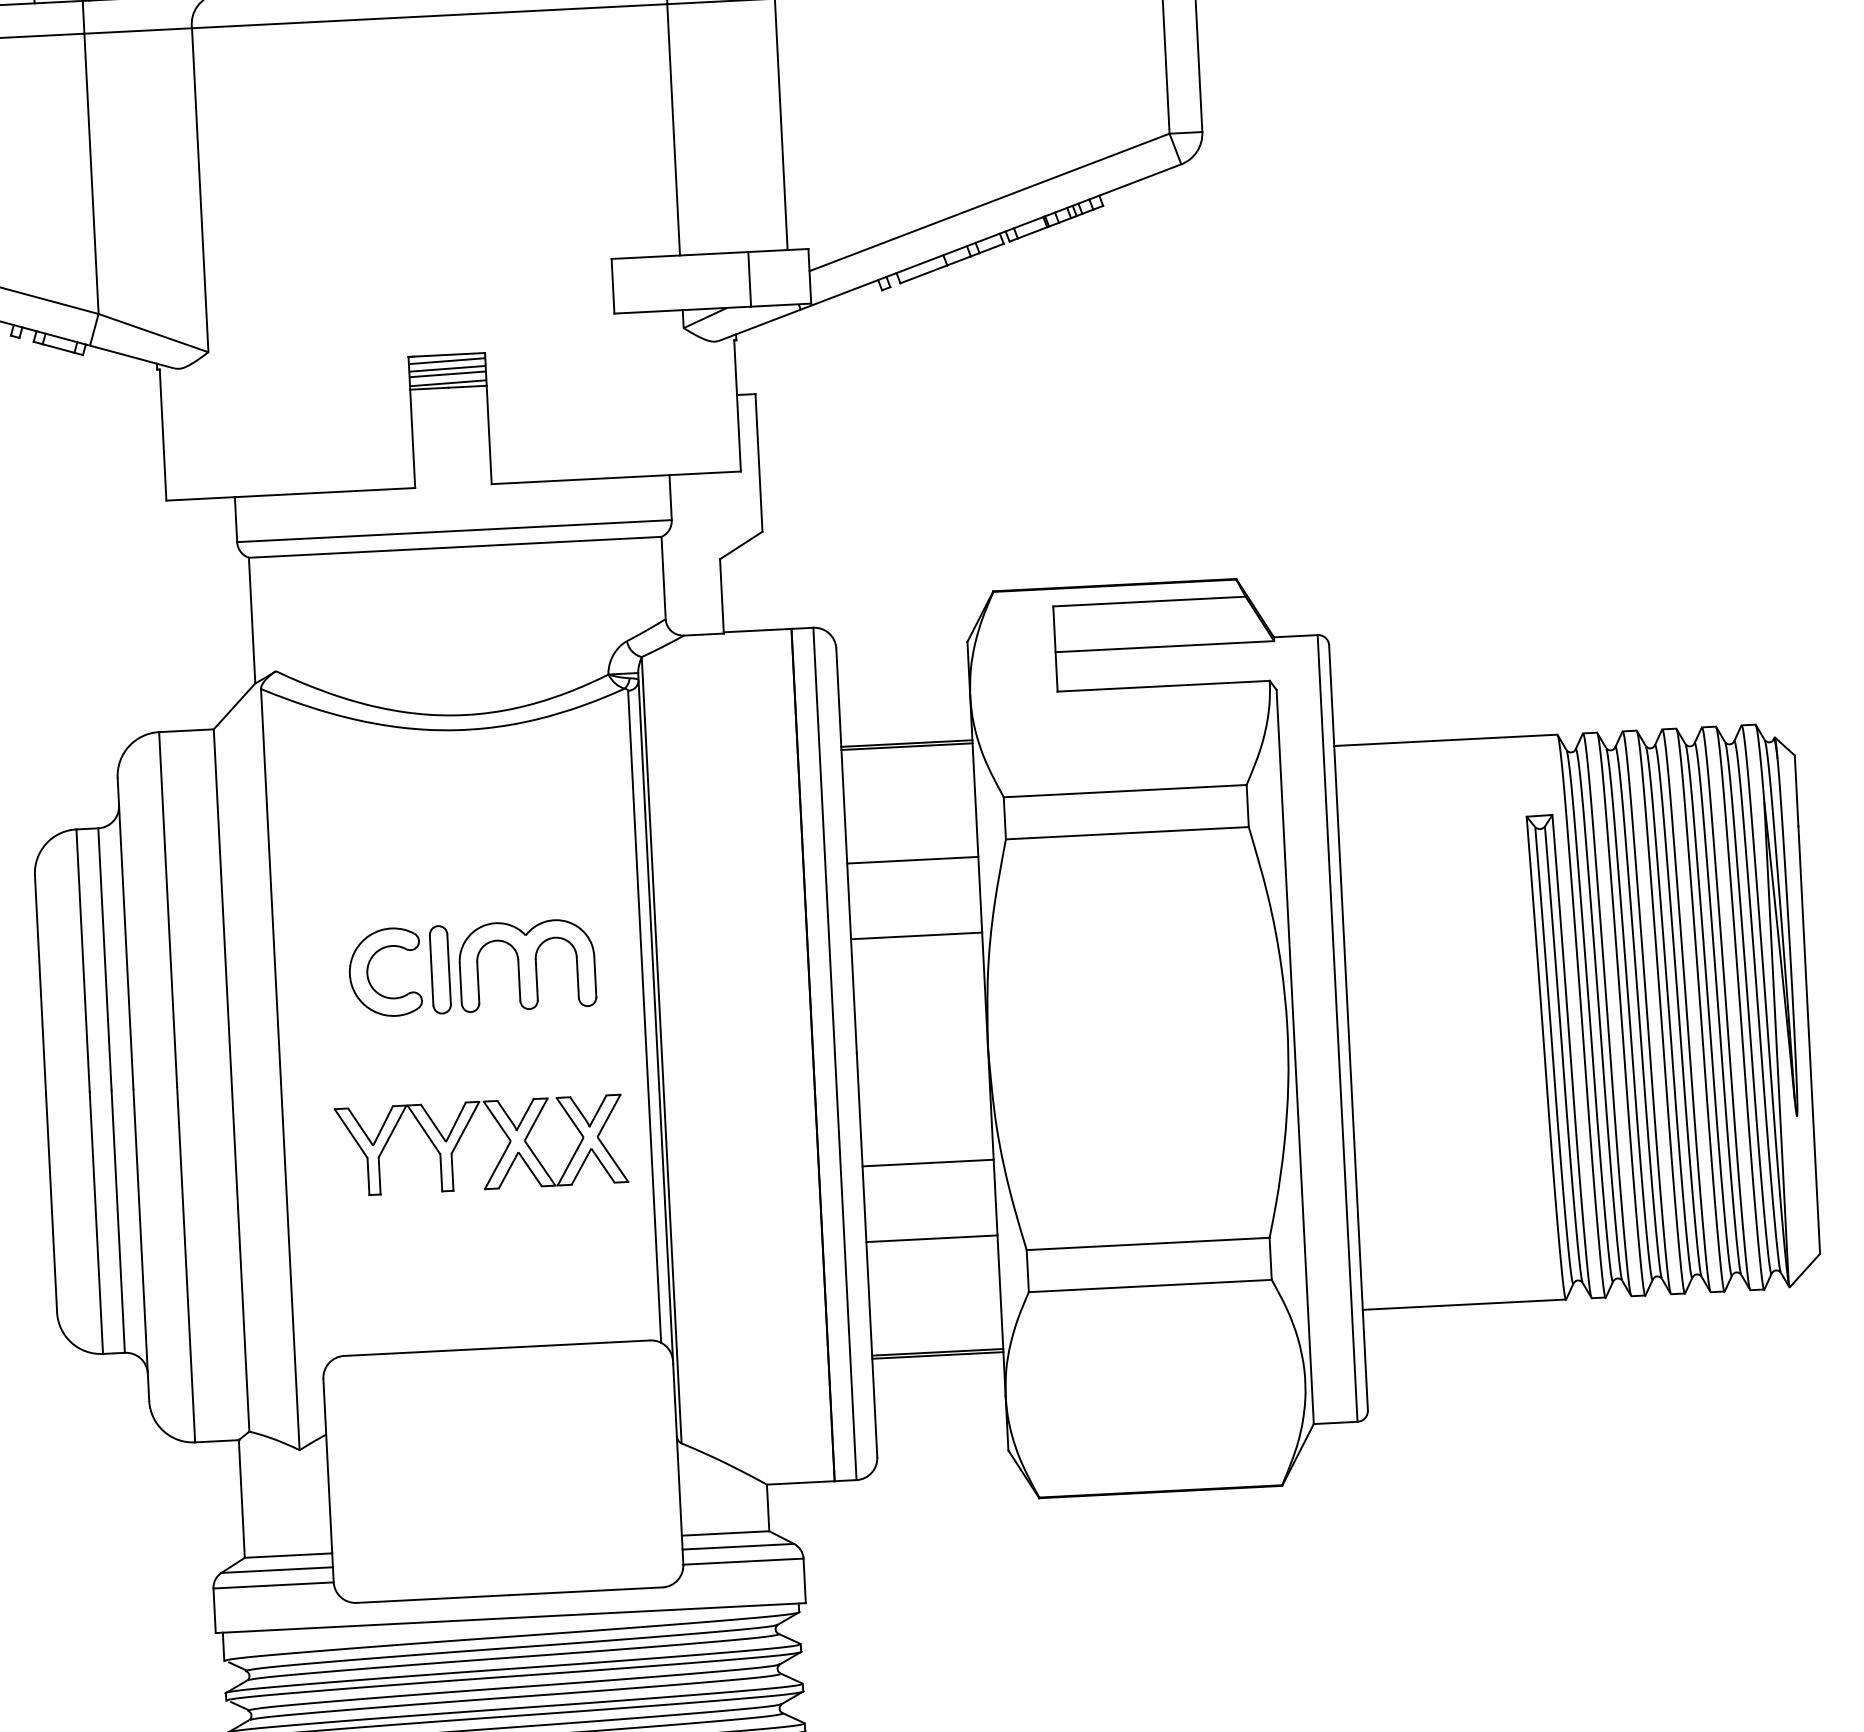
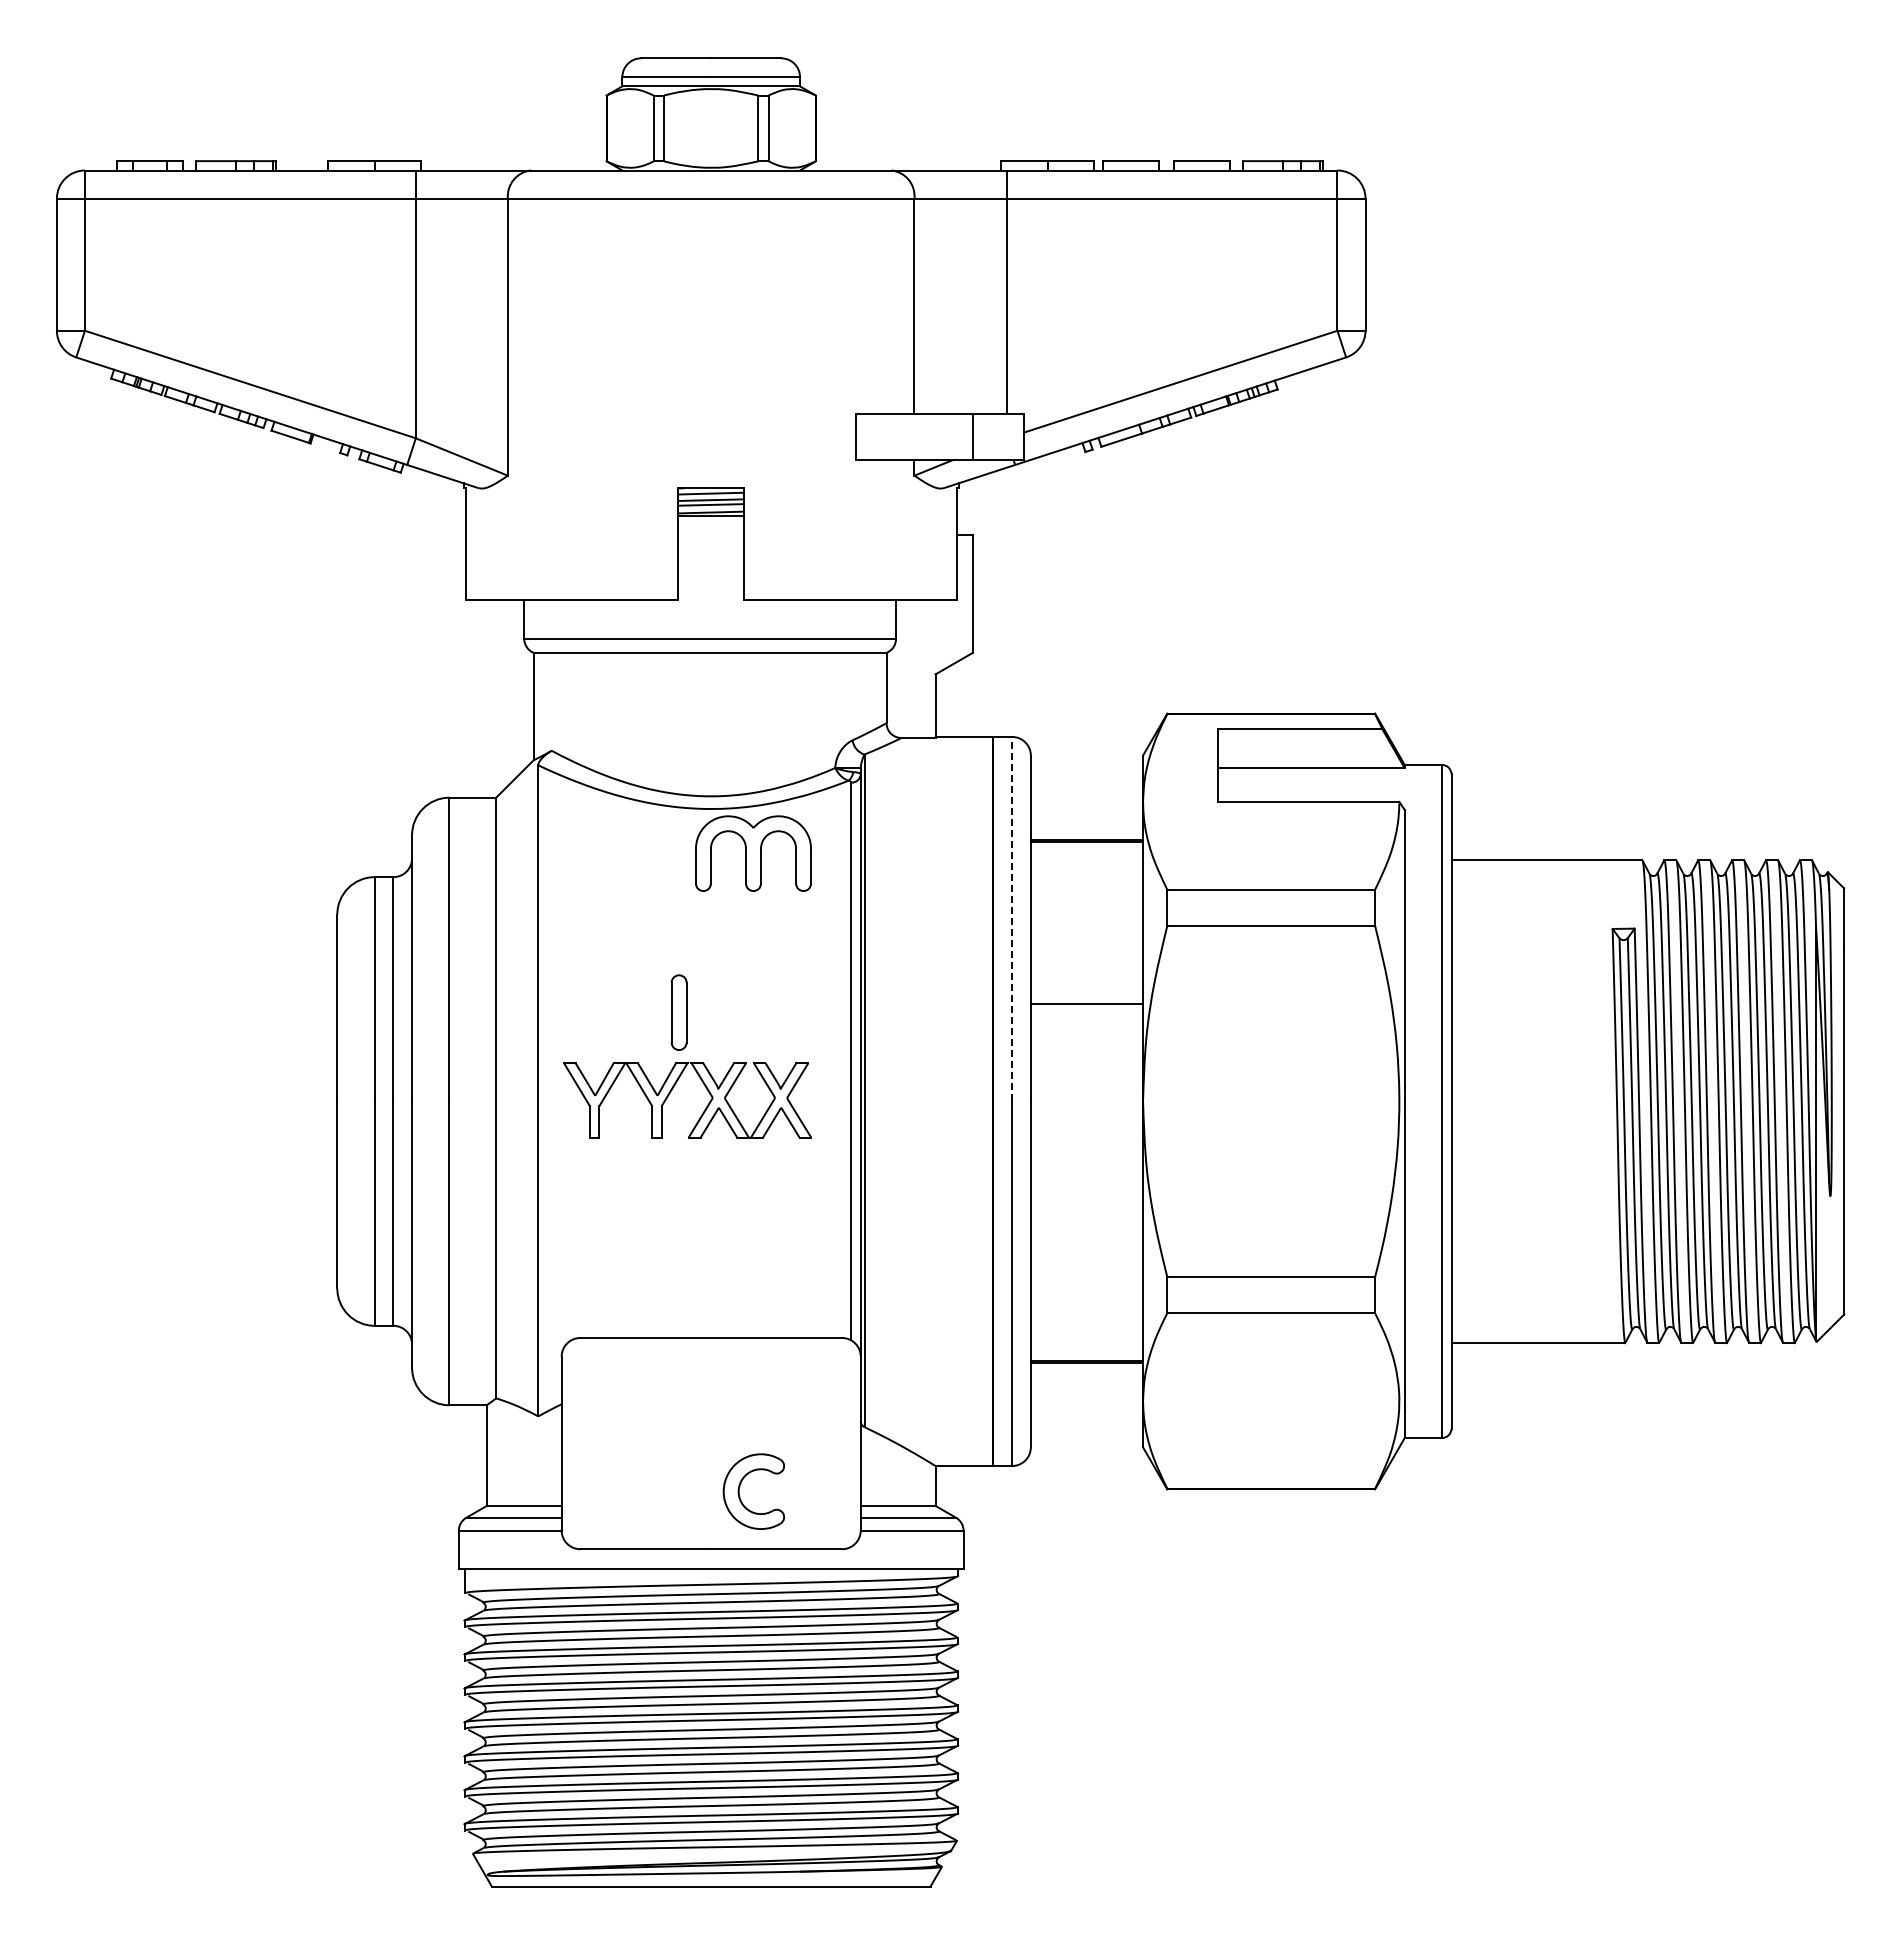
line: (824, 840) -> (1012, 918), solid -> dashed
line: (912, 860) -> (1086, 939), removed
part: (527, 965) -> (753, 853), moved
part: (369, 967) -> (740, 1486), moved
part: (463, 1134) -> (672, 1090), moved
line: (927, 1162) -> (1086, 1198), removed
line: (931, 1238) -> (1086, 1263), removed

